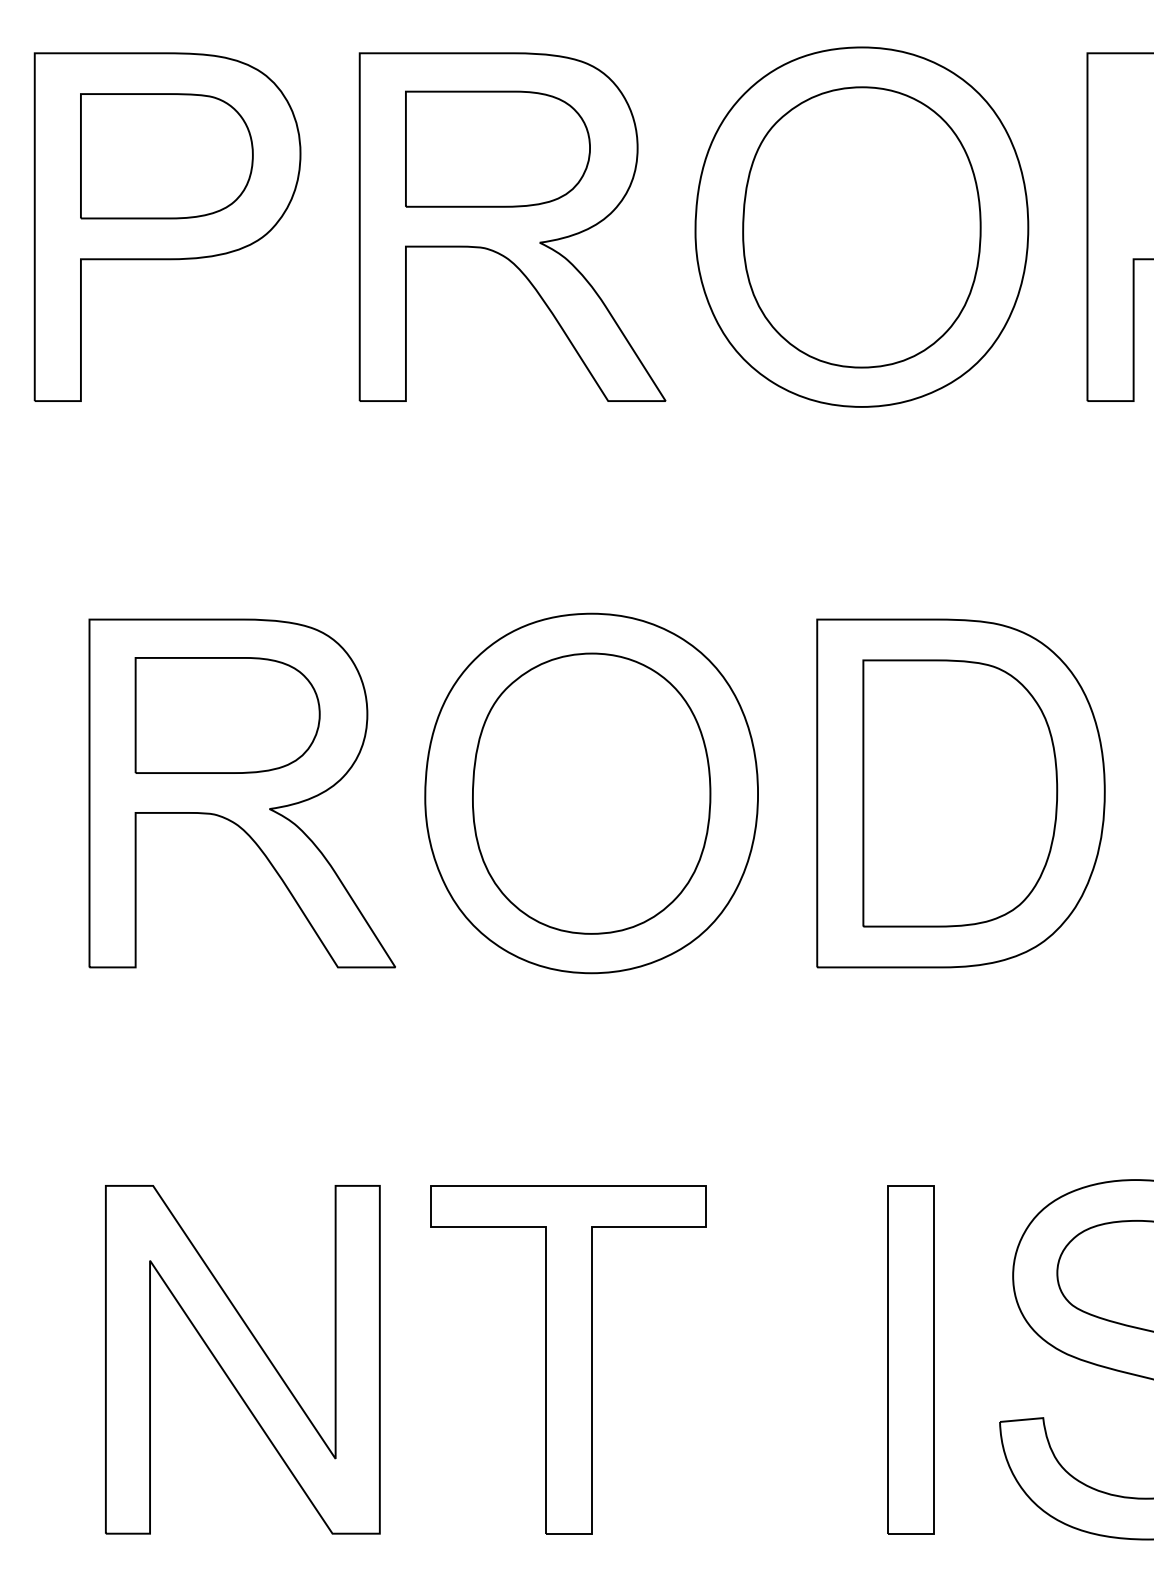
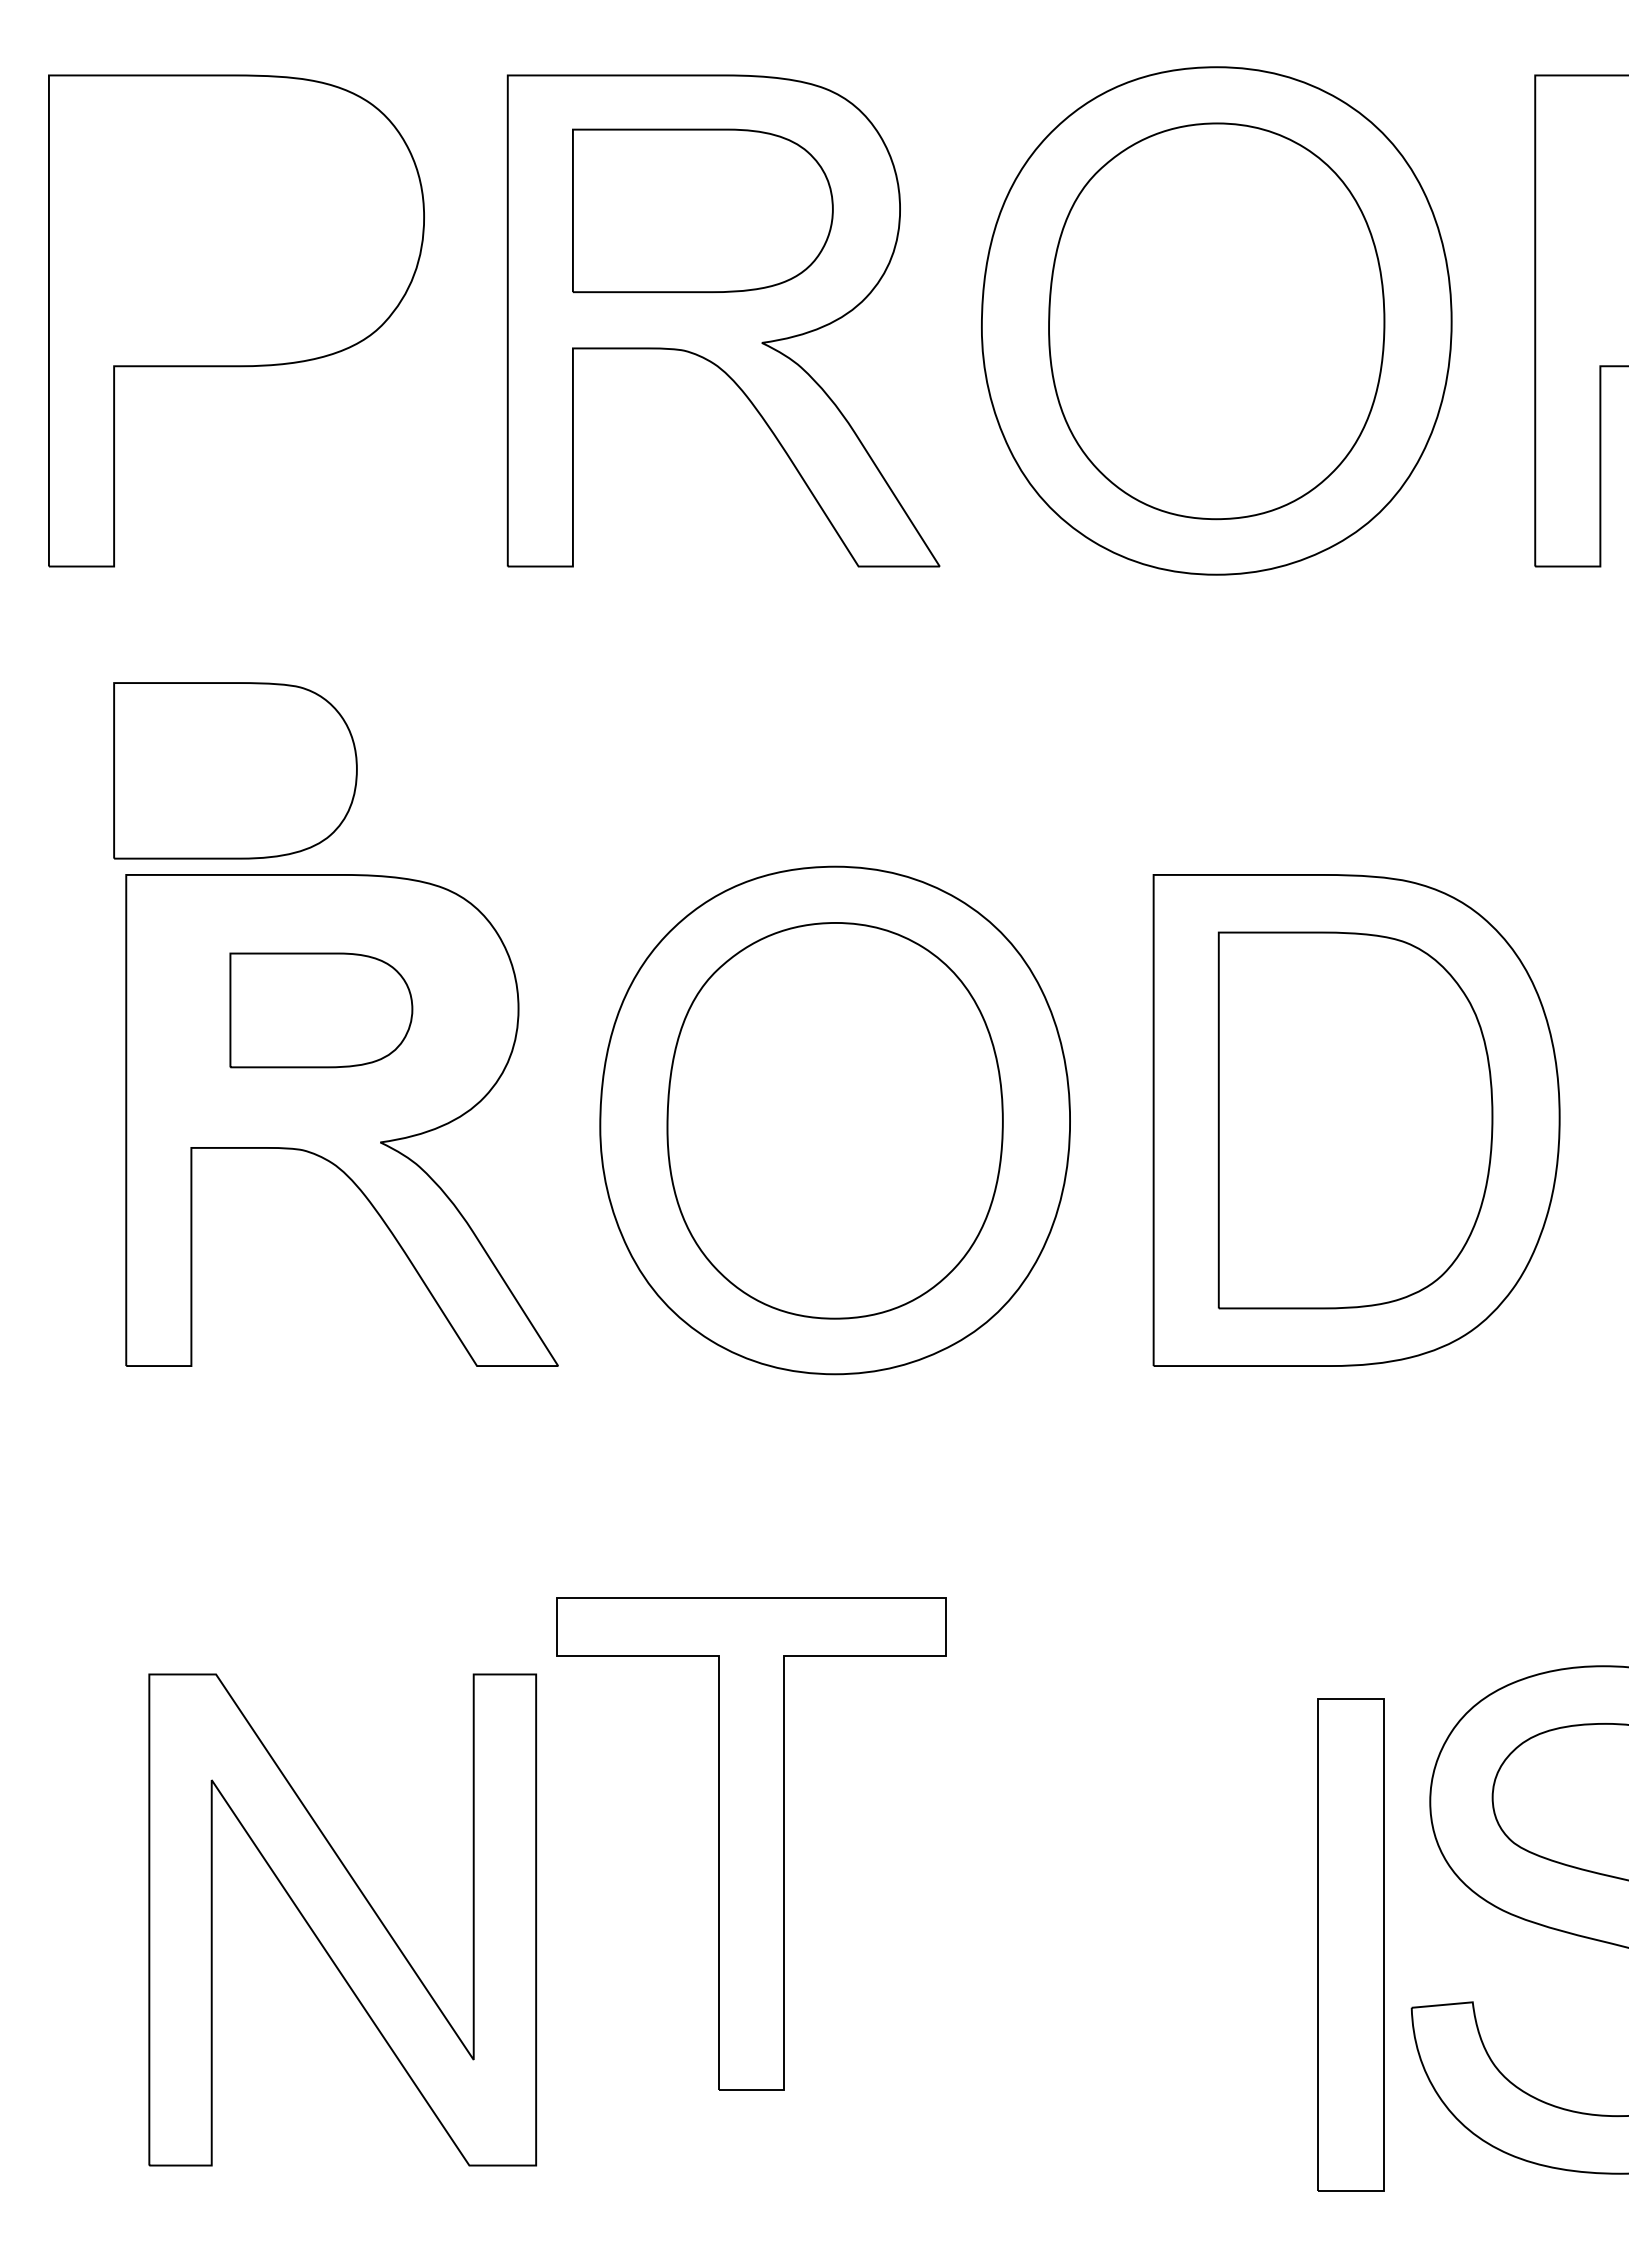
part: (166, 156) -> (235, 770), moved
part: (227, 715) -> (321, 1010), size x0.7
part: (568, 1359) -> (751, 1843), moved
part: (910, 1359) -> (1350, 1944), moved

